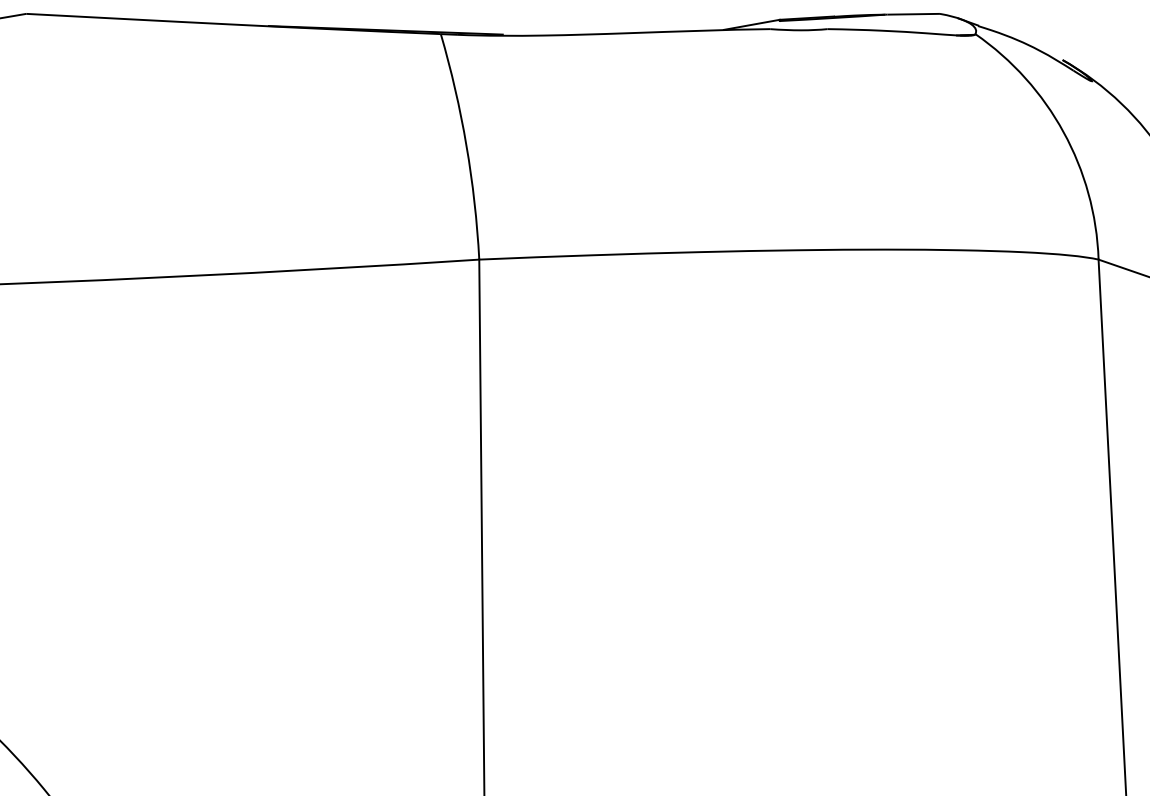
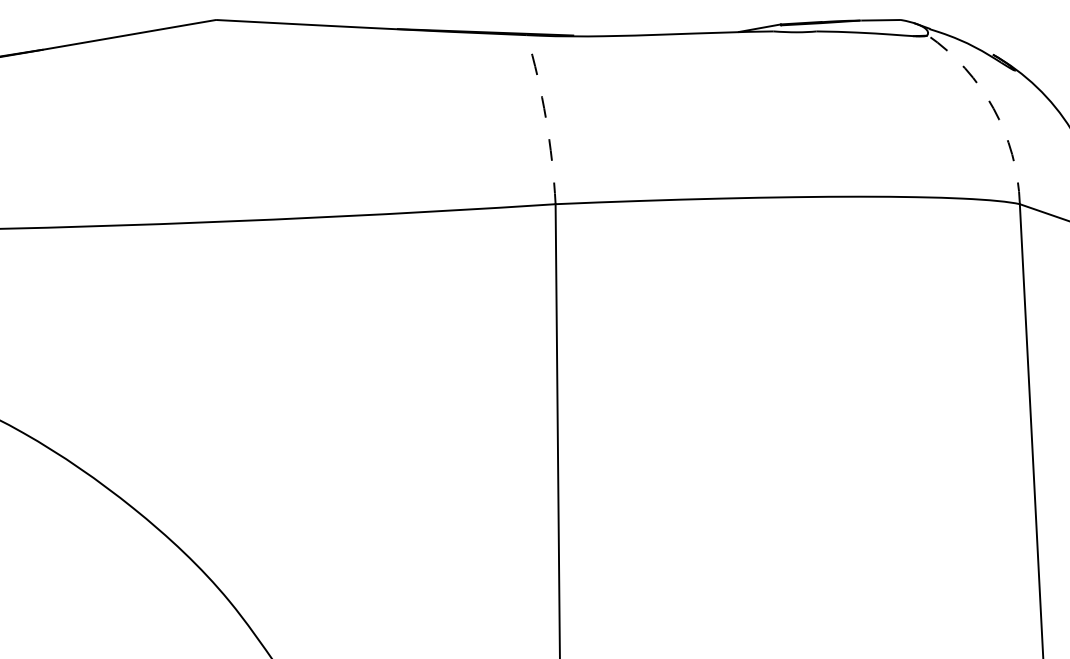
arc: (1063, 131) -> (993, 108), solid -> dashed
arc: (467, 145) -> (546, 118), solid -> dashed

